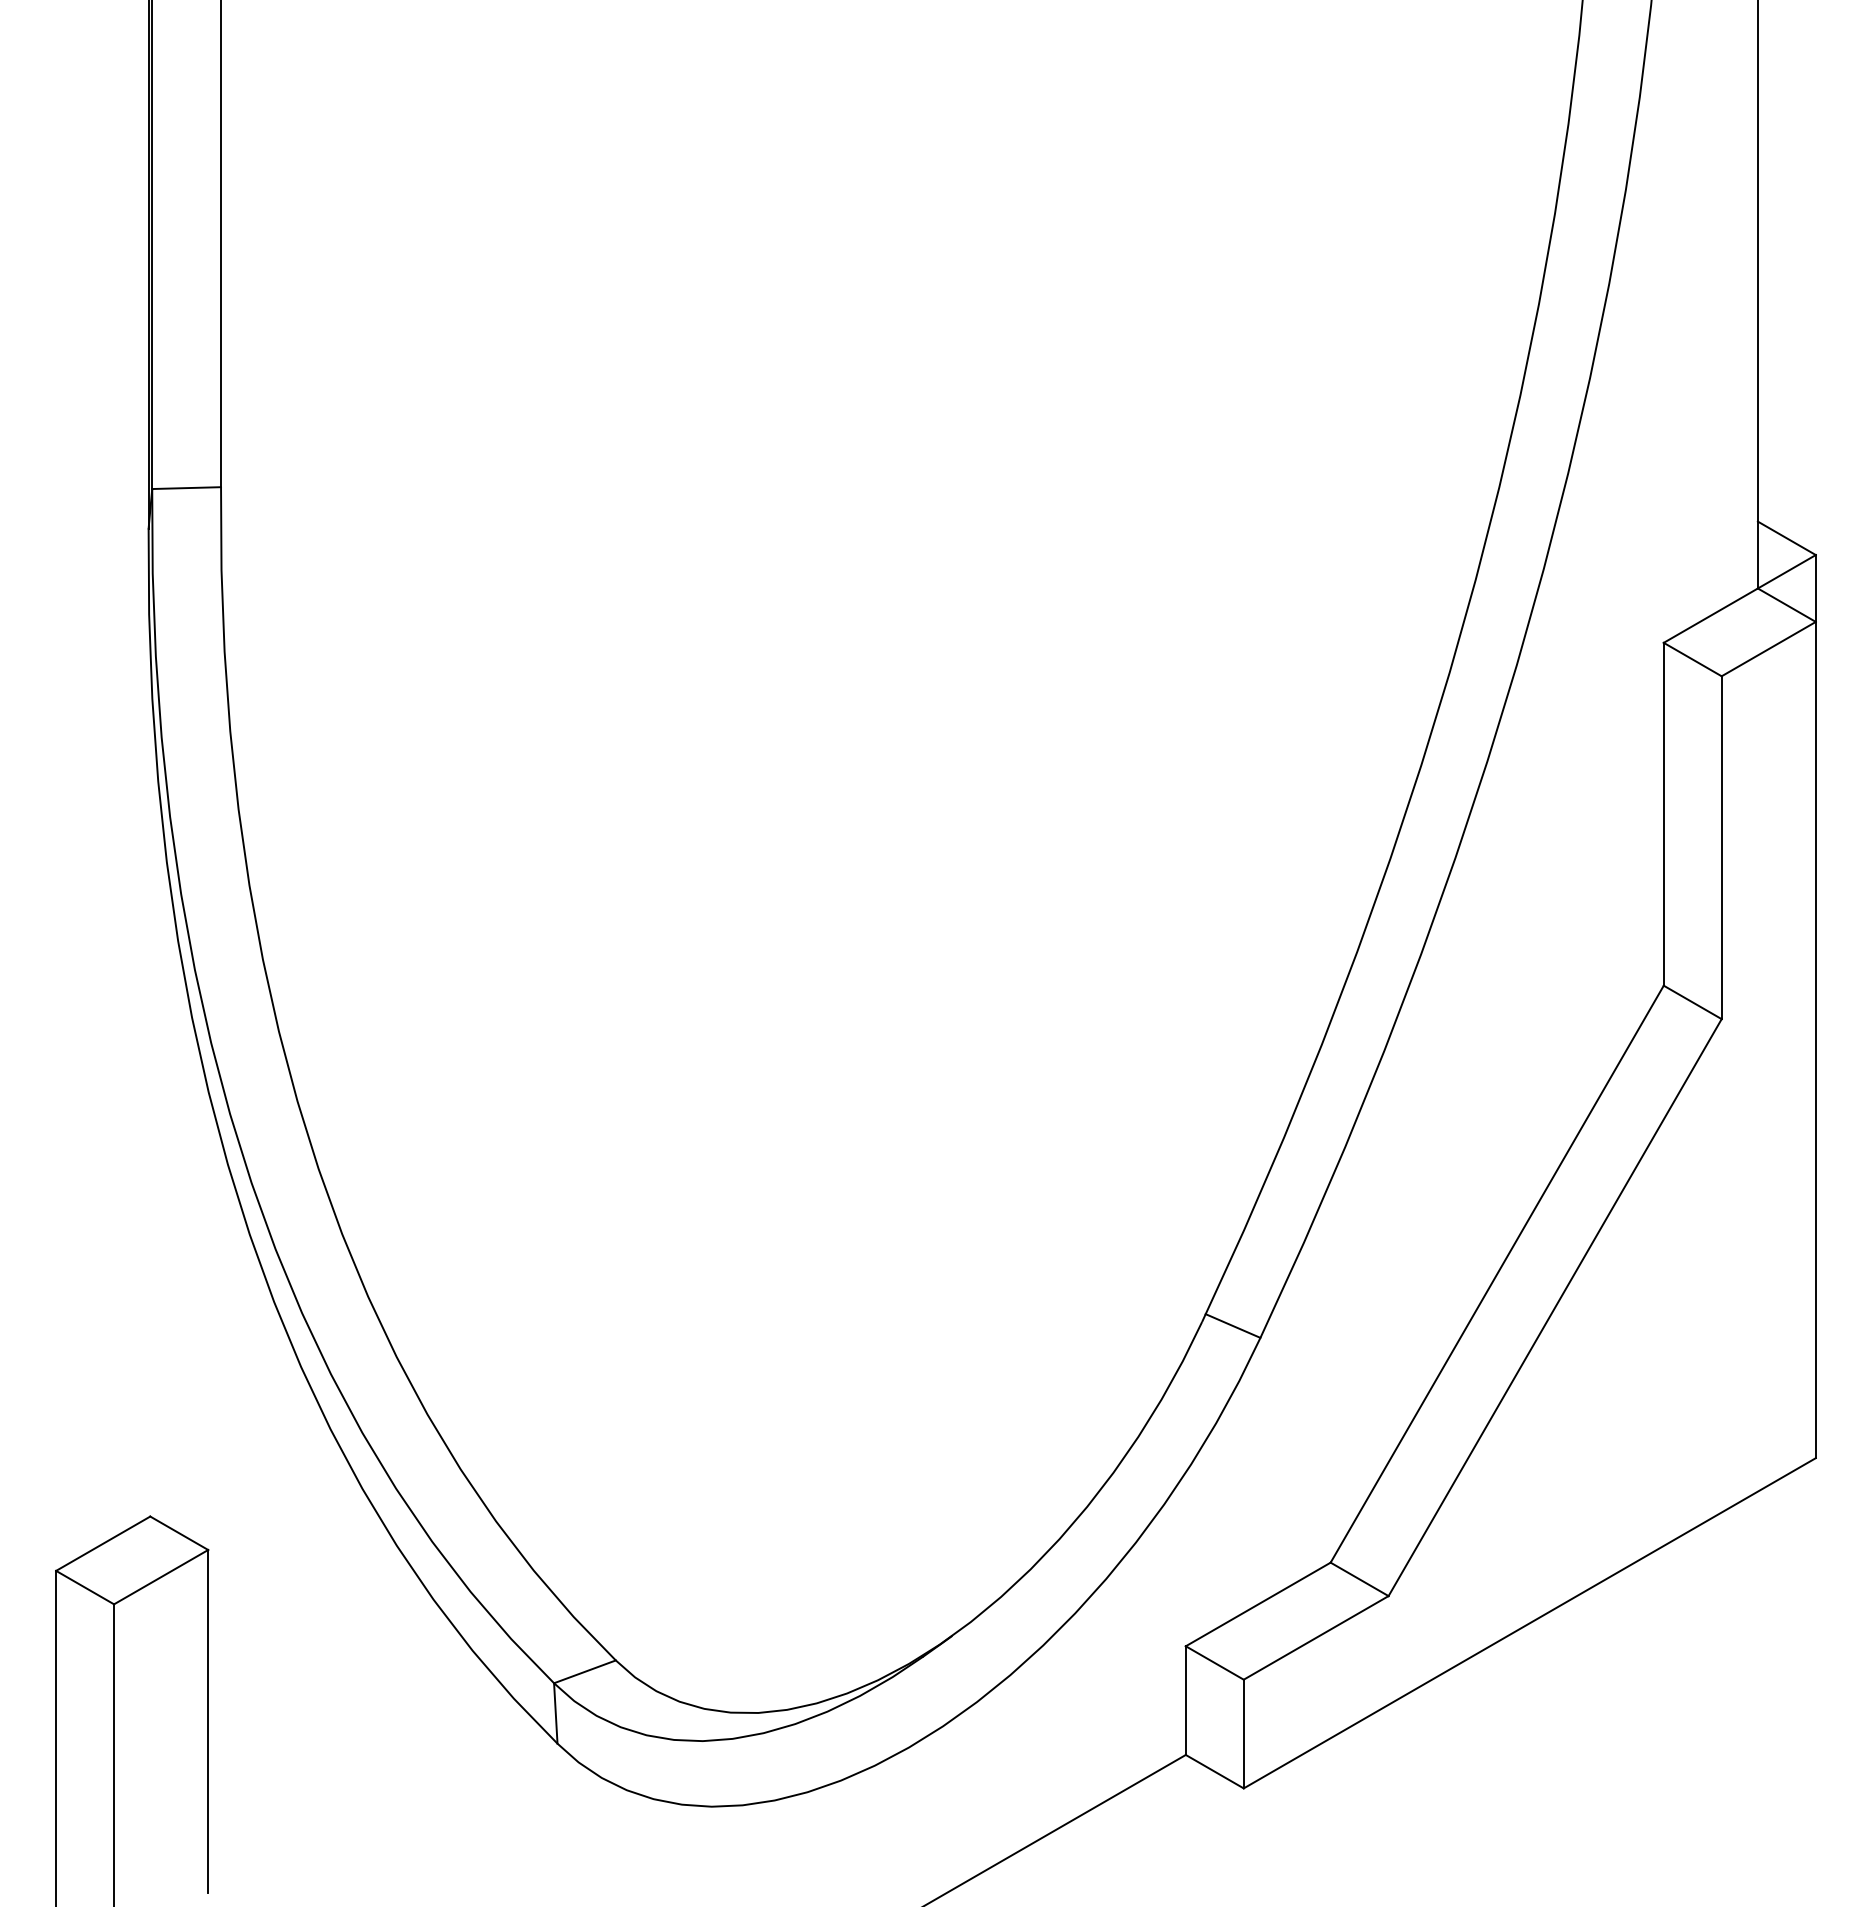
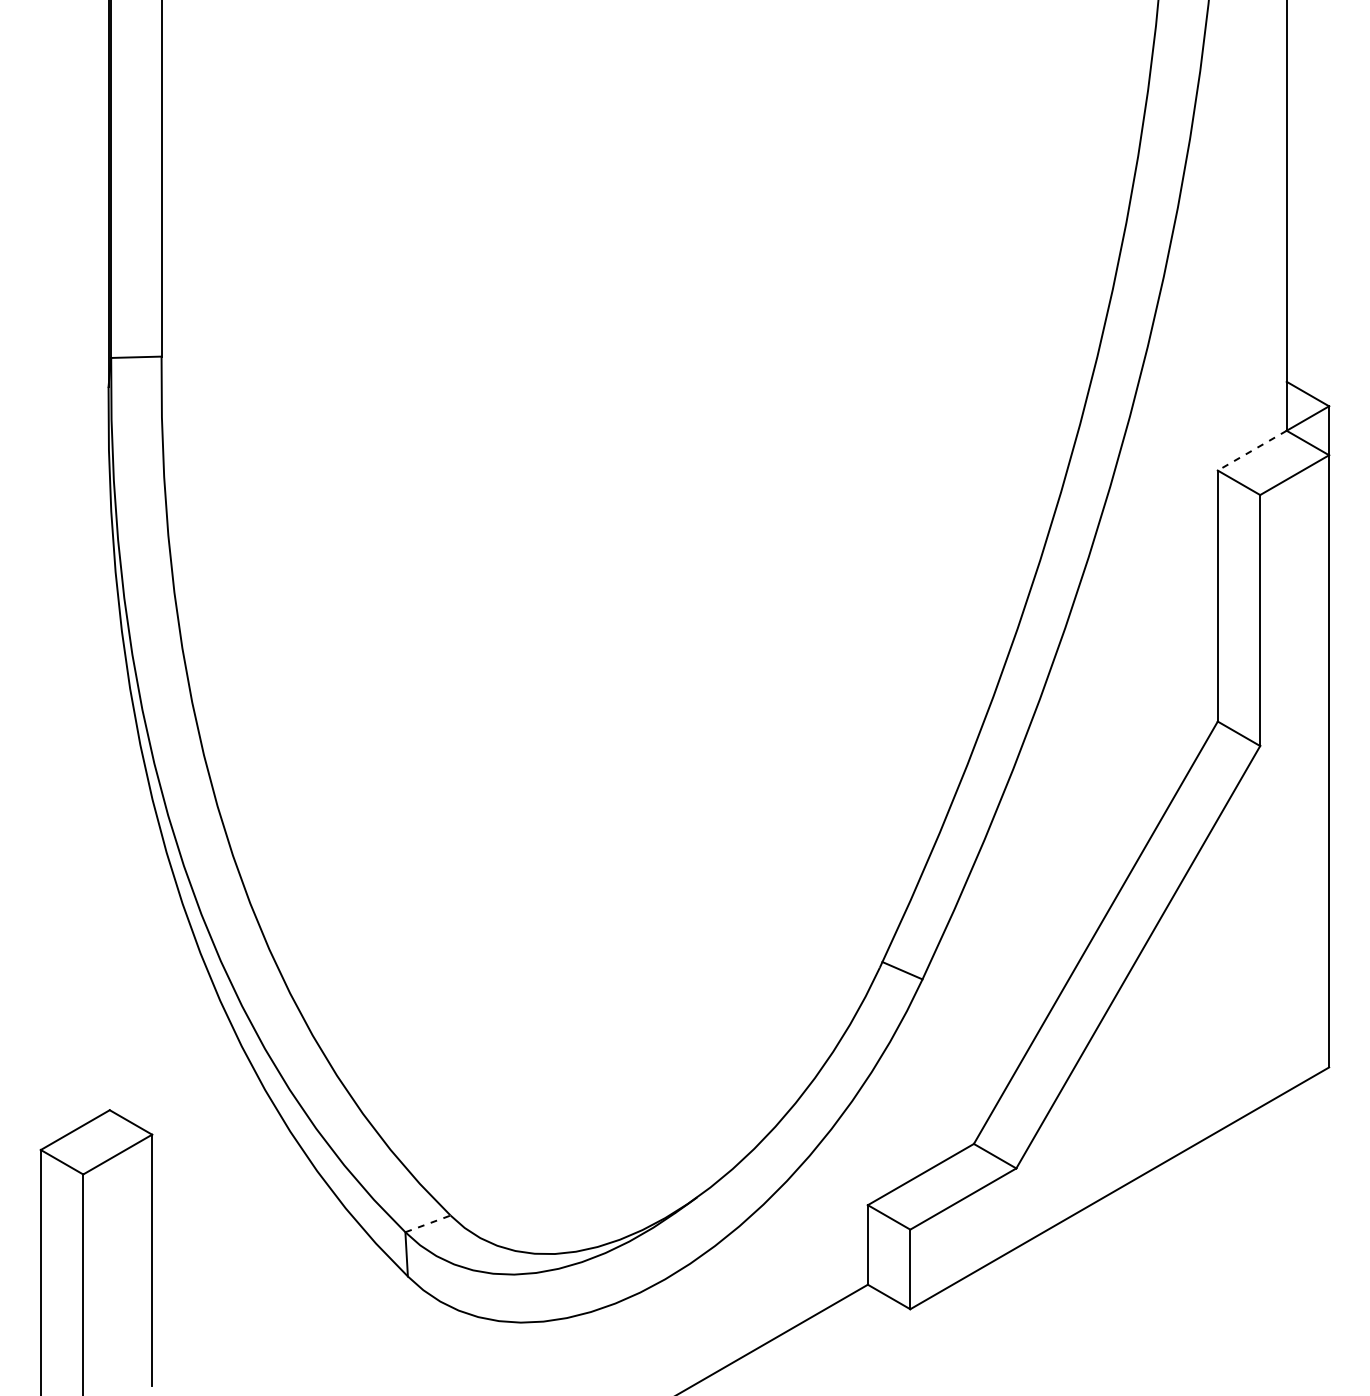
line: (1710, 615) -> (1252, 450), solid -> dashed
line: (584, 1671) -> (427, 1223), solid -> dashed

